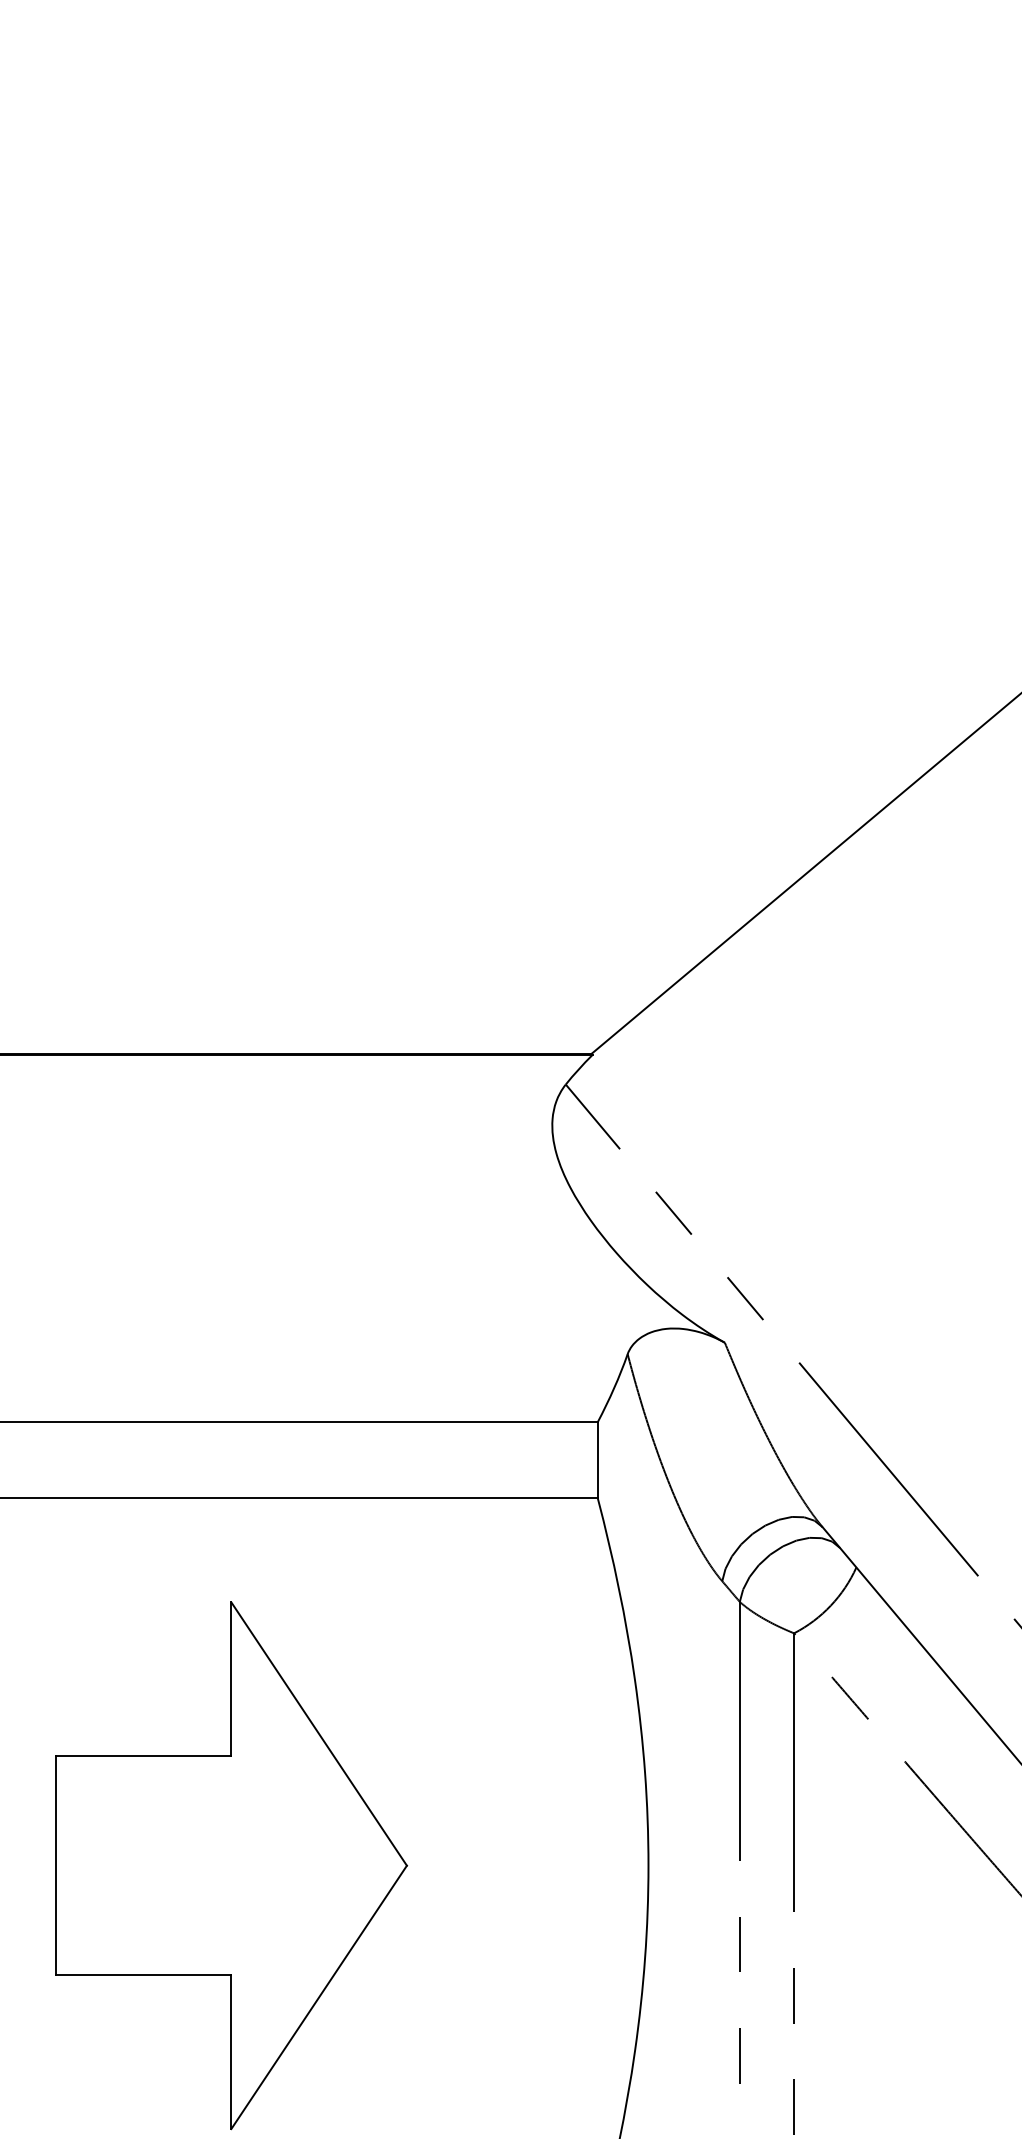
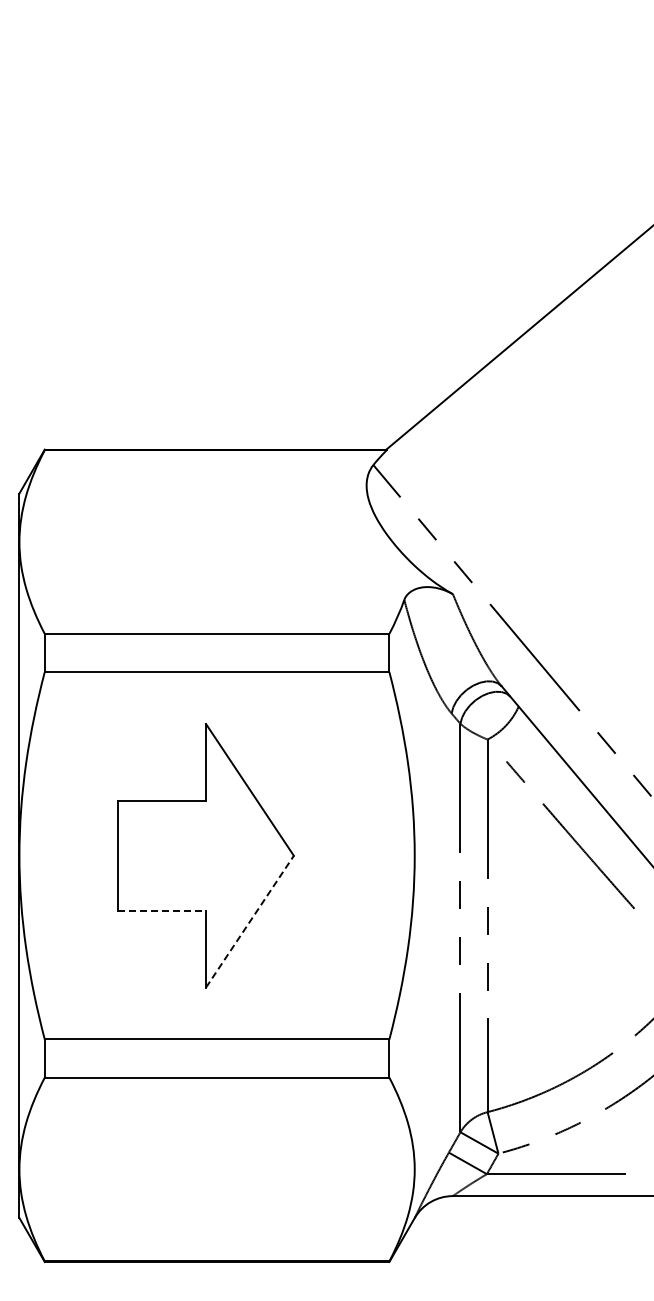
line: (144, 1975) -> (162, 910), solid -> dashed
line: (320, 1997) -> (250, 921), solid -> dashed

